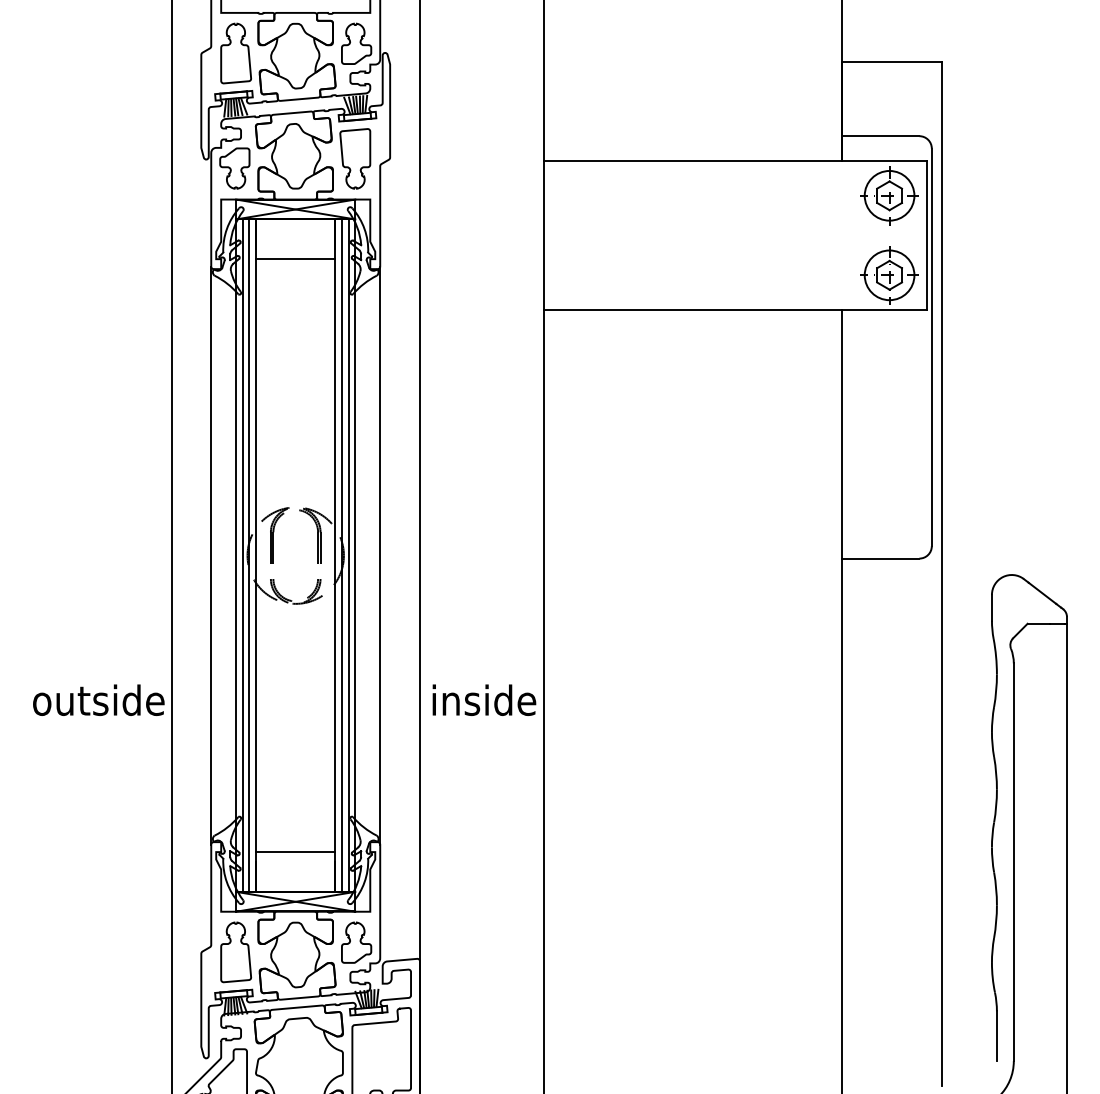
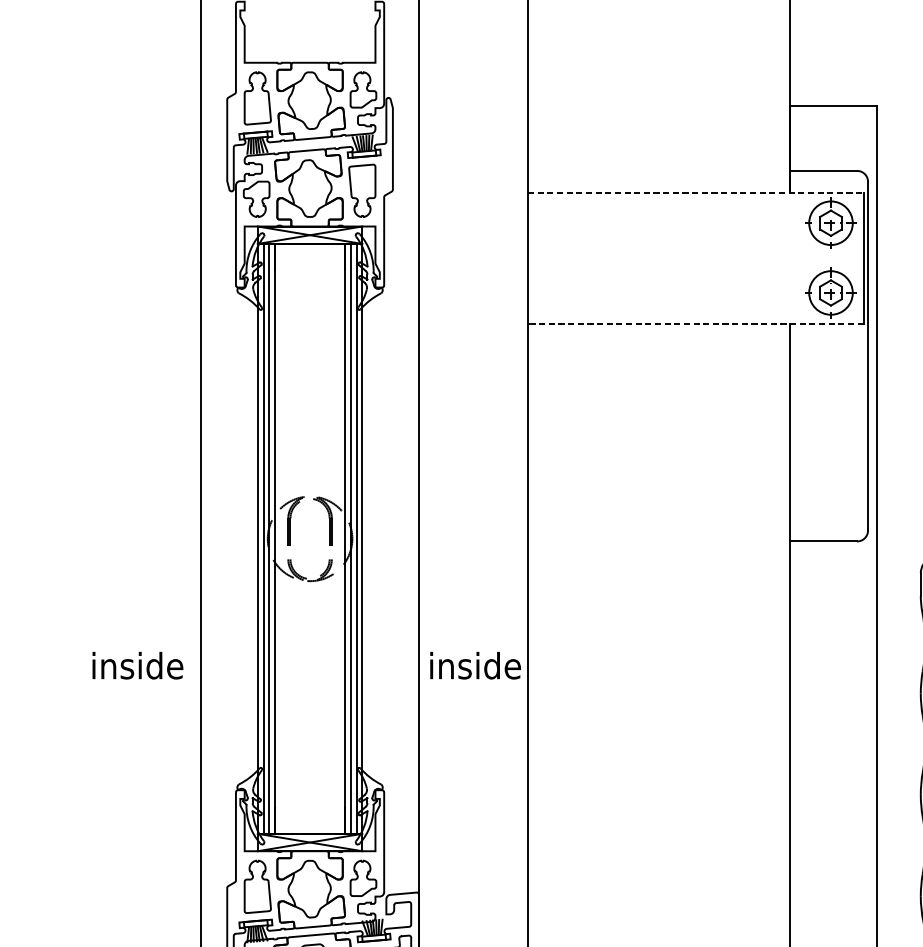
line: (736, 161) -> (696, 193), solid -> dashed
line: (295, 259) -> (309, 279), removed
line: (735, 310) -> (695, 323), solid -> dashed
line: (211, 555) -> (236, 538), removed
line: (380, 555) -> (384, 538), removed
text: (98, 700) -> (137, 665), outside -> inside
line: (295, 852) -> (309, 799), removed

